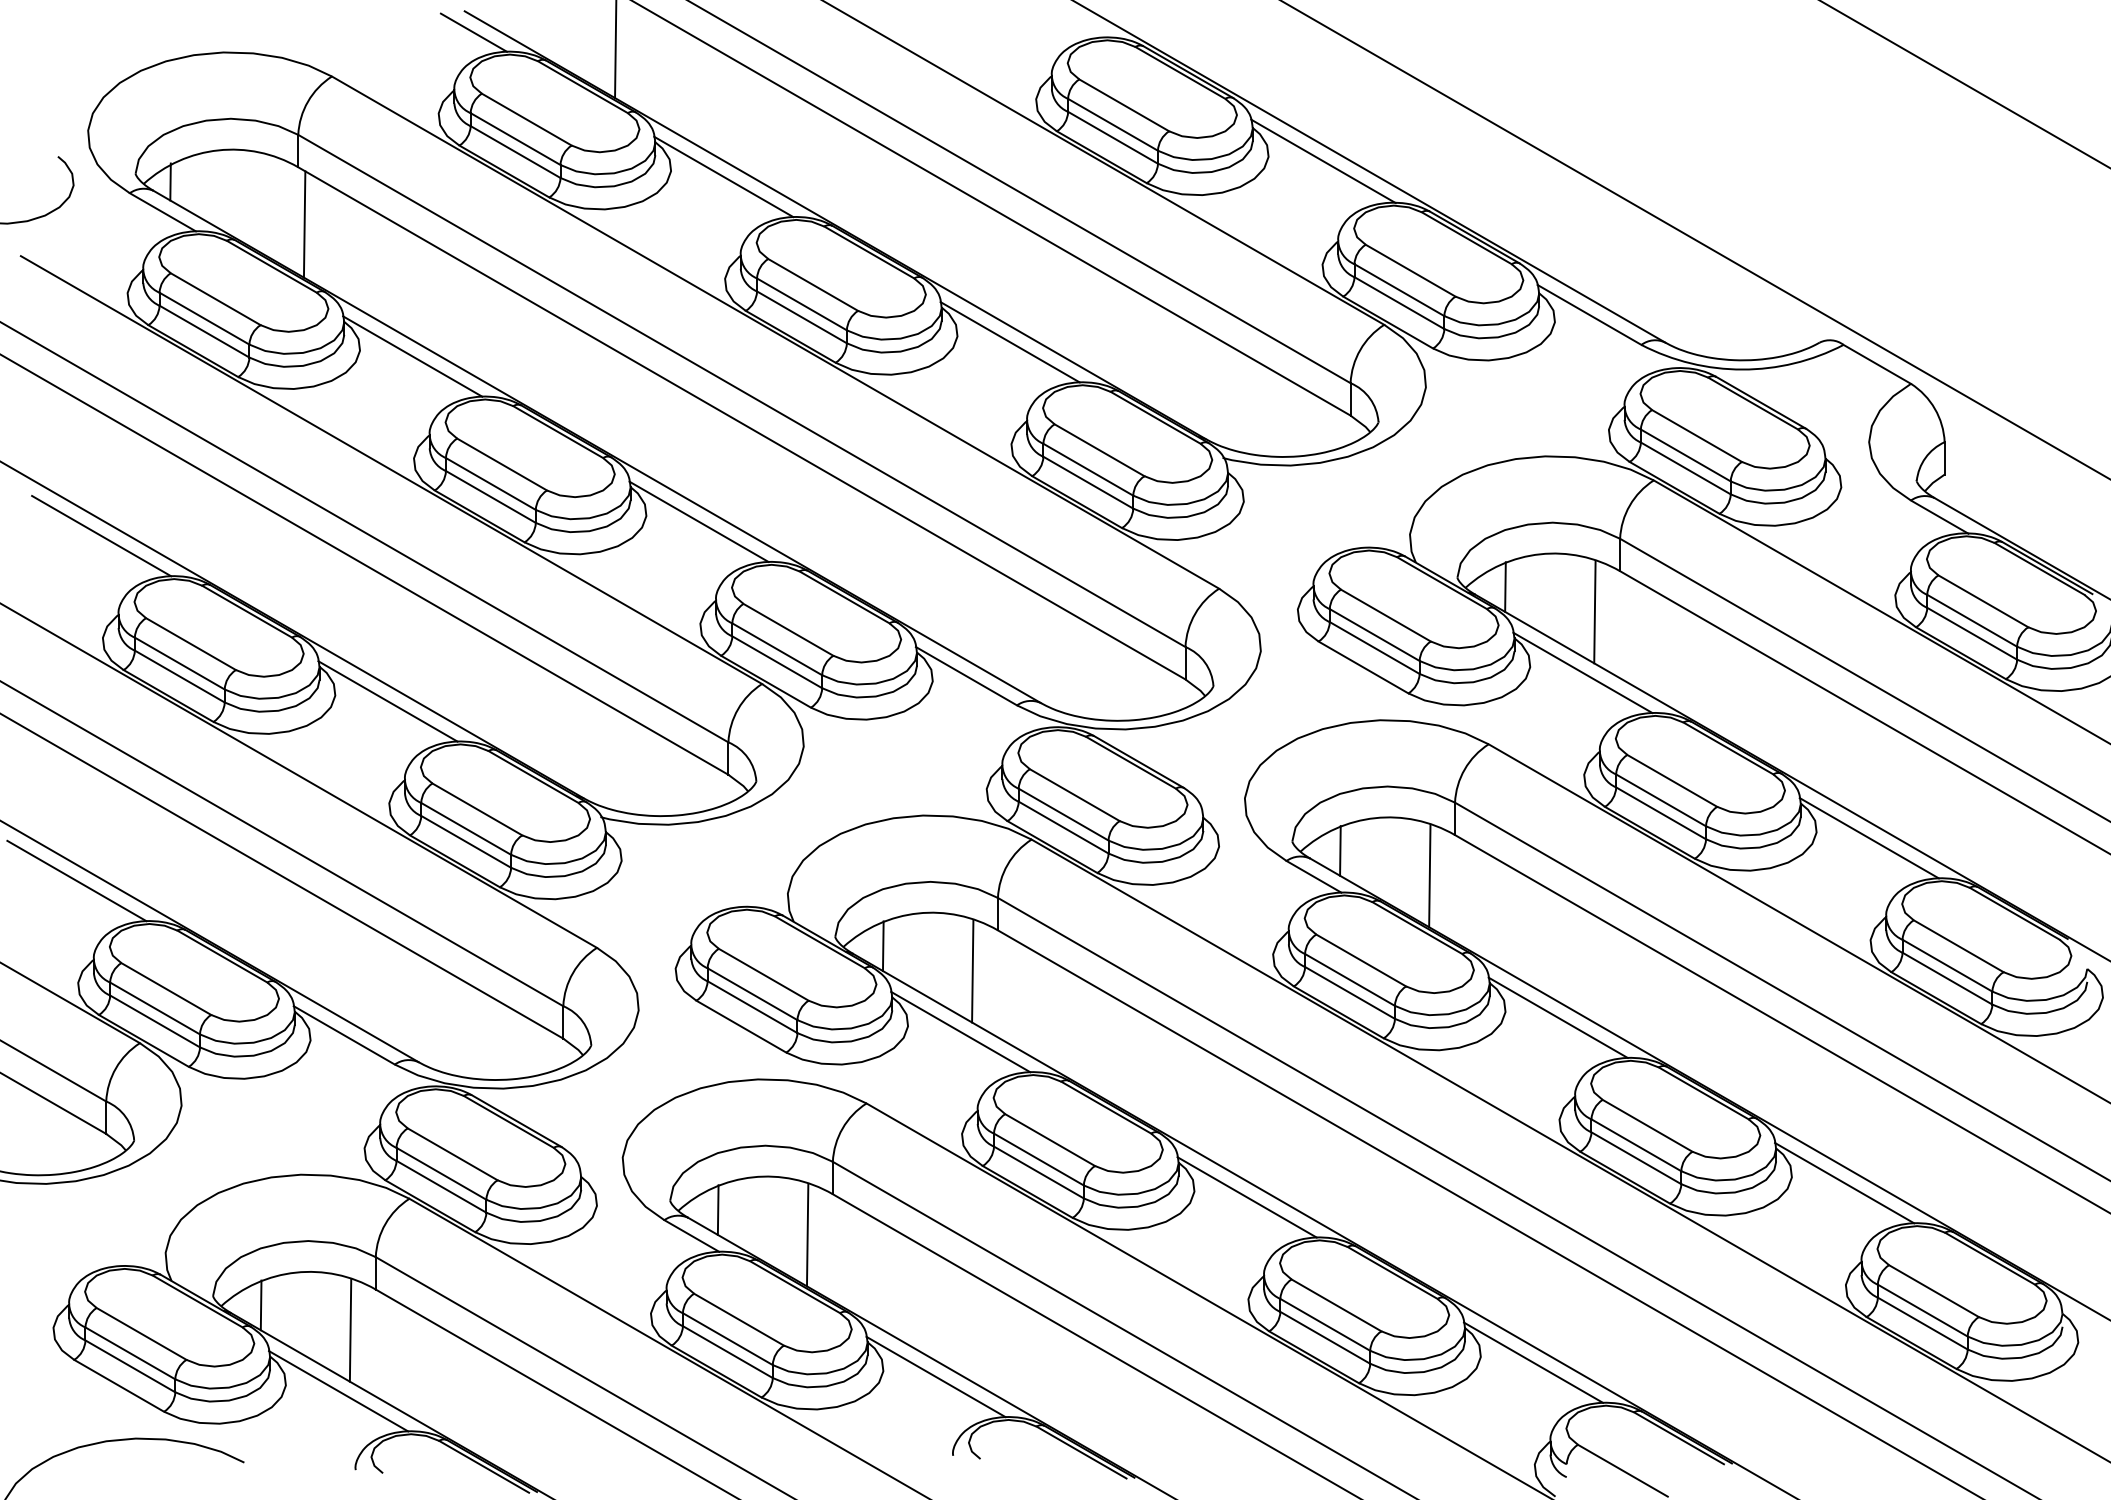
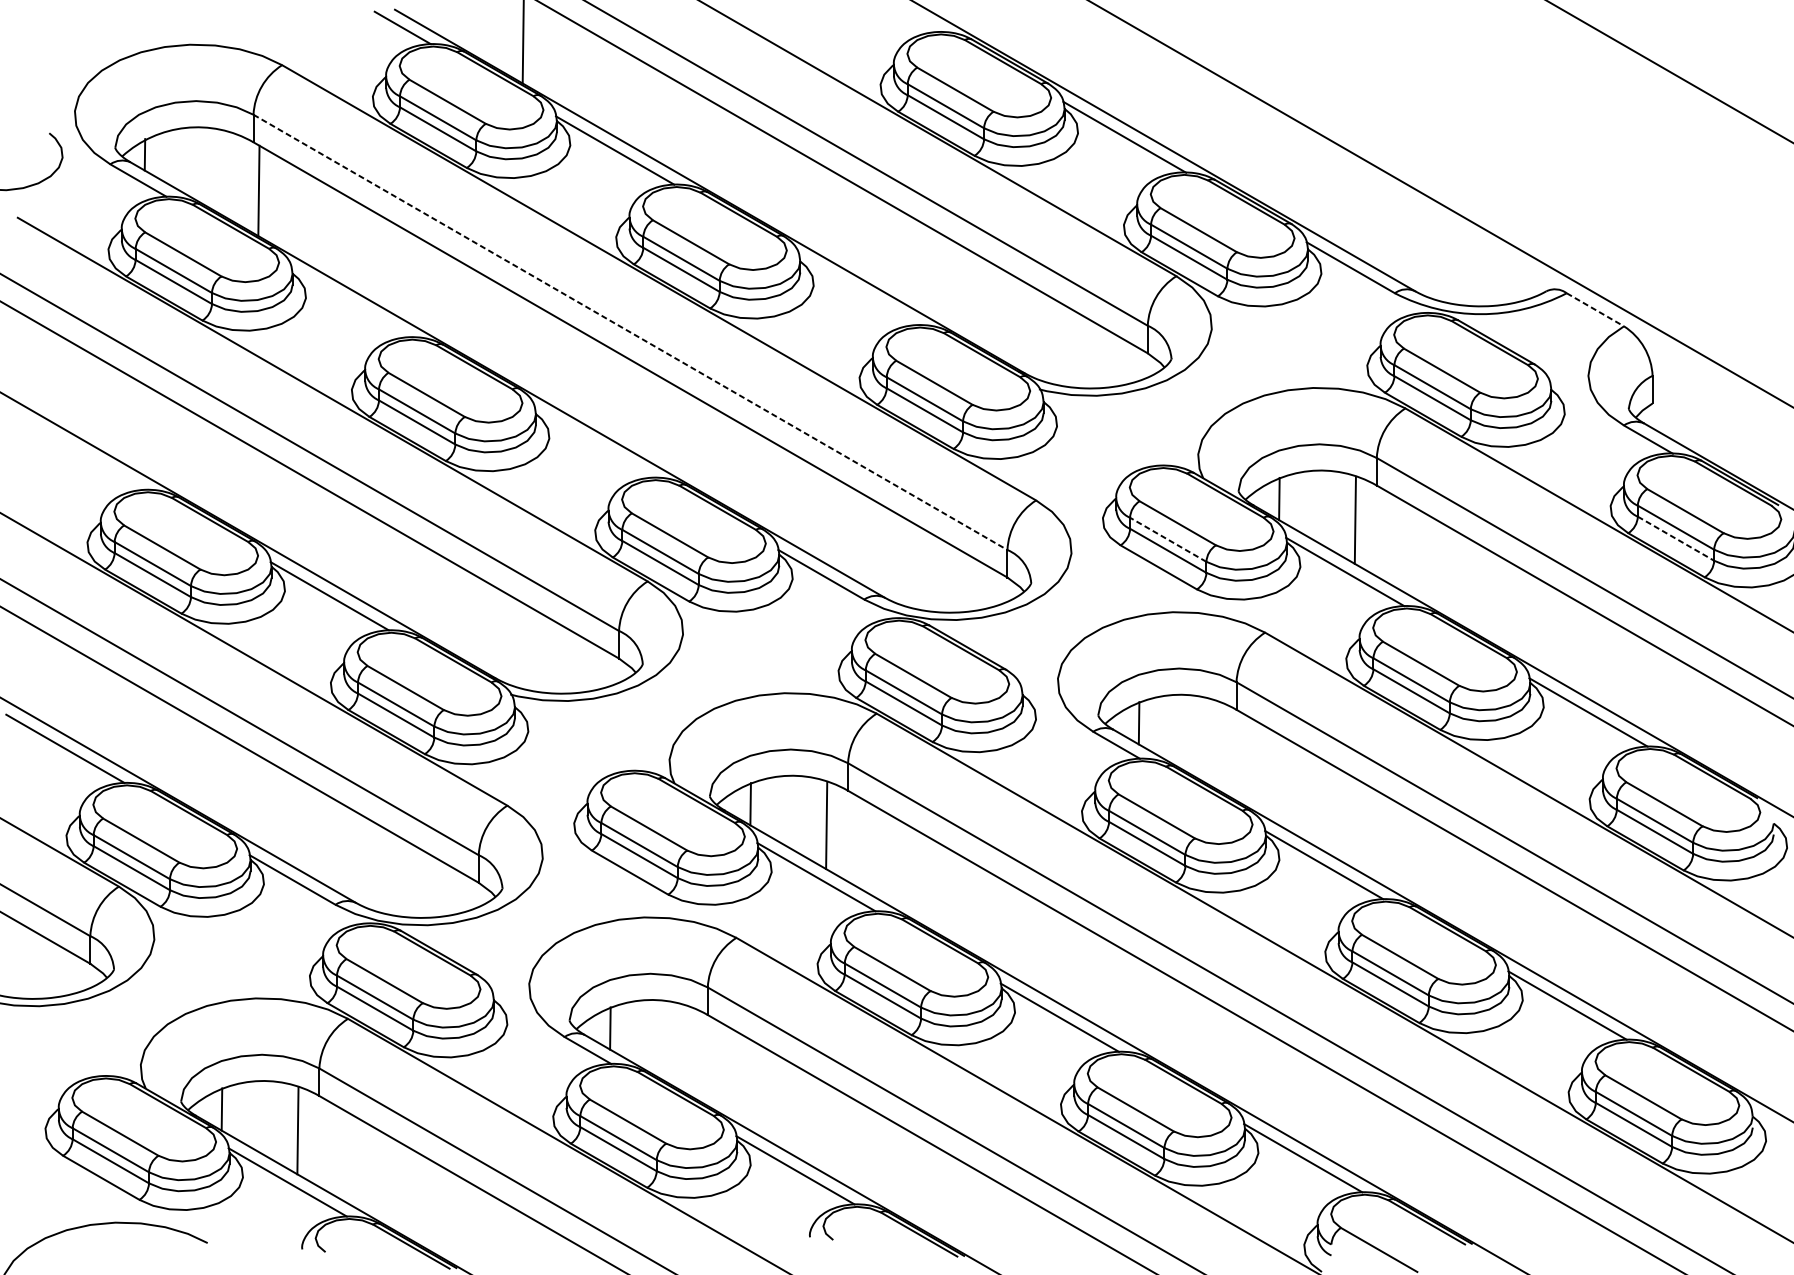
line: (1009, 342) -> (857, 291), removed
line: (412, 356) -> (350, 303), removed
line: (1877, 364) -> (1595, 309), solid -> dashed
line: (742, 391) -> (631, 332), solid -> dashed
line: (698, 521) -> (593, 443), removed
line: (101, 535) -> (86, 455), removed
line: (1972, 633) -> (1676, 538), solid -> dashed
line: (1374, 635) -> (1168, 540), solid -> dashed
line: (1429, 875) -> (1214, 744), removed
line: (807, 1235) -> (686, 1050), removed

